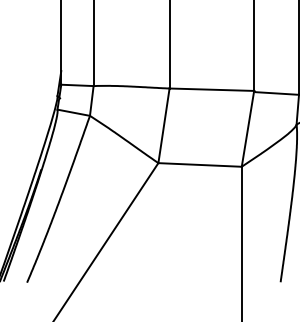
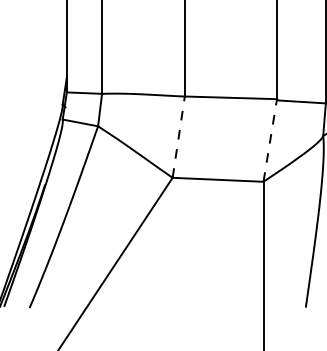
line: (163, 125) -> (178, 136), solid -> dashed
line: (248, 128) -> (270, 140), solid -> dashed

